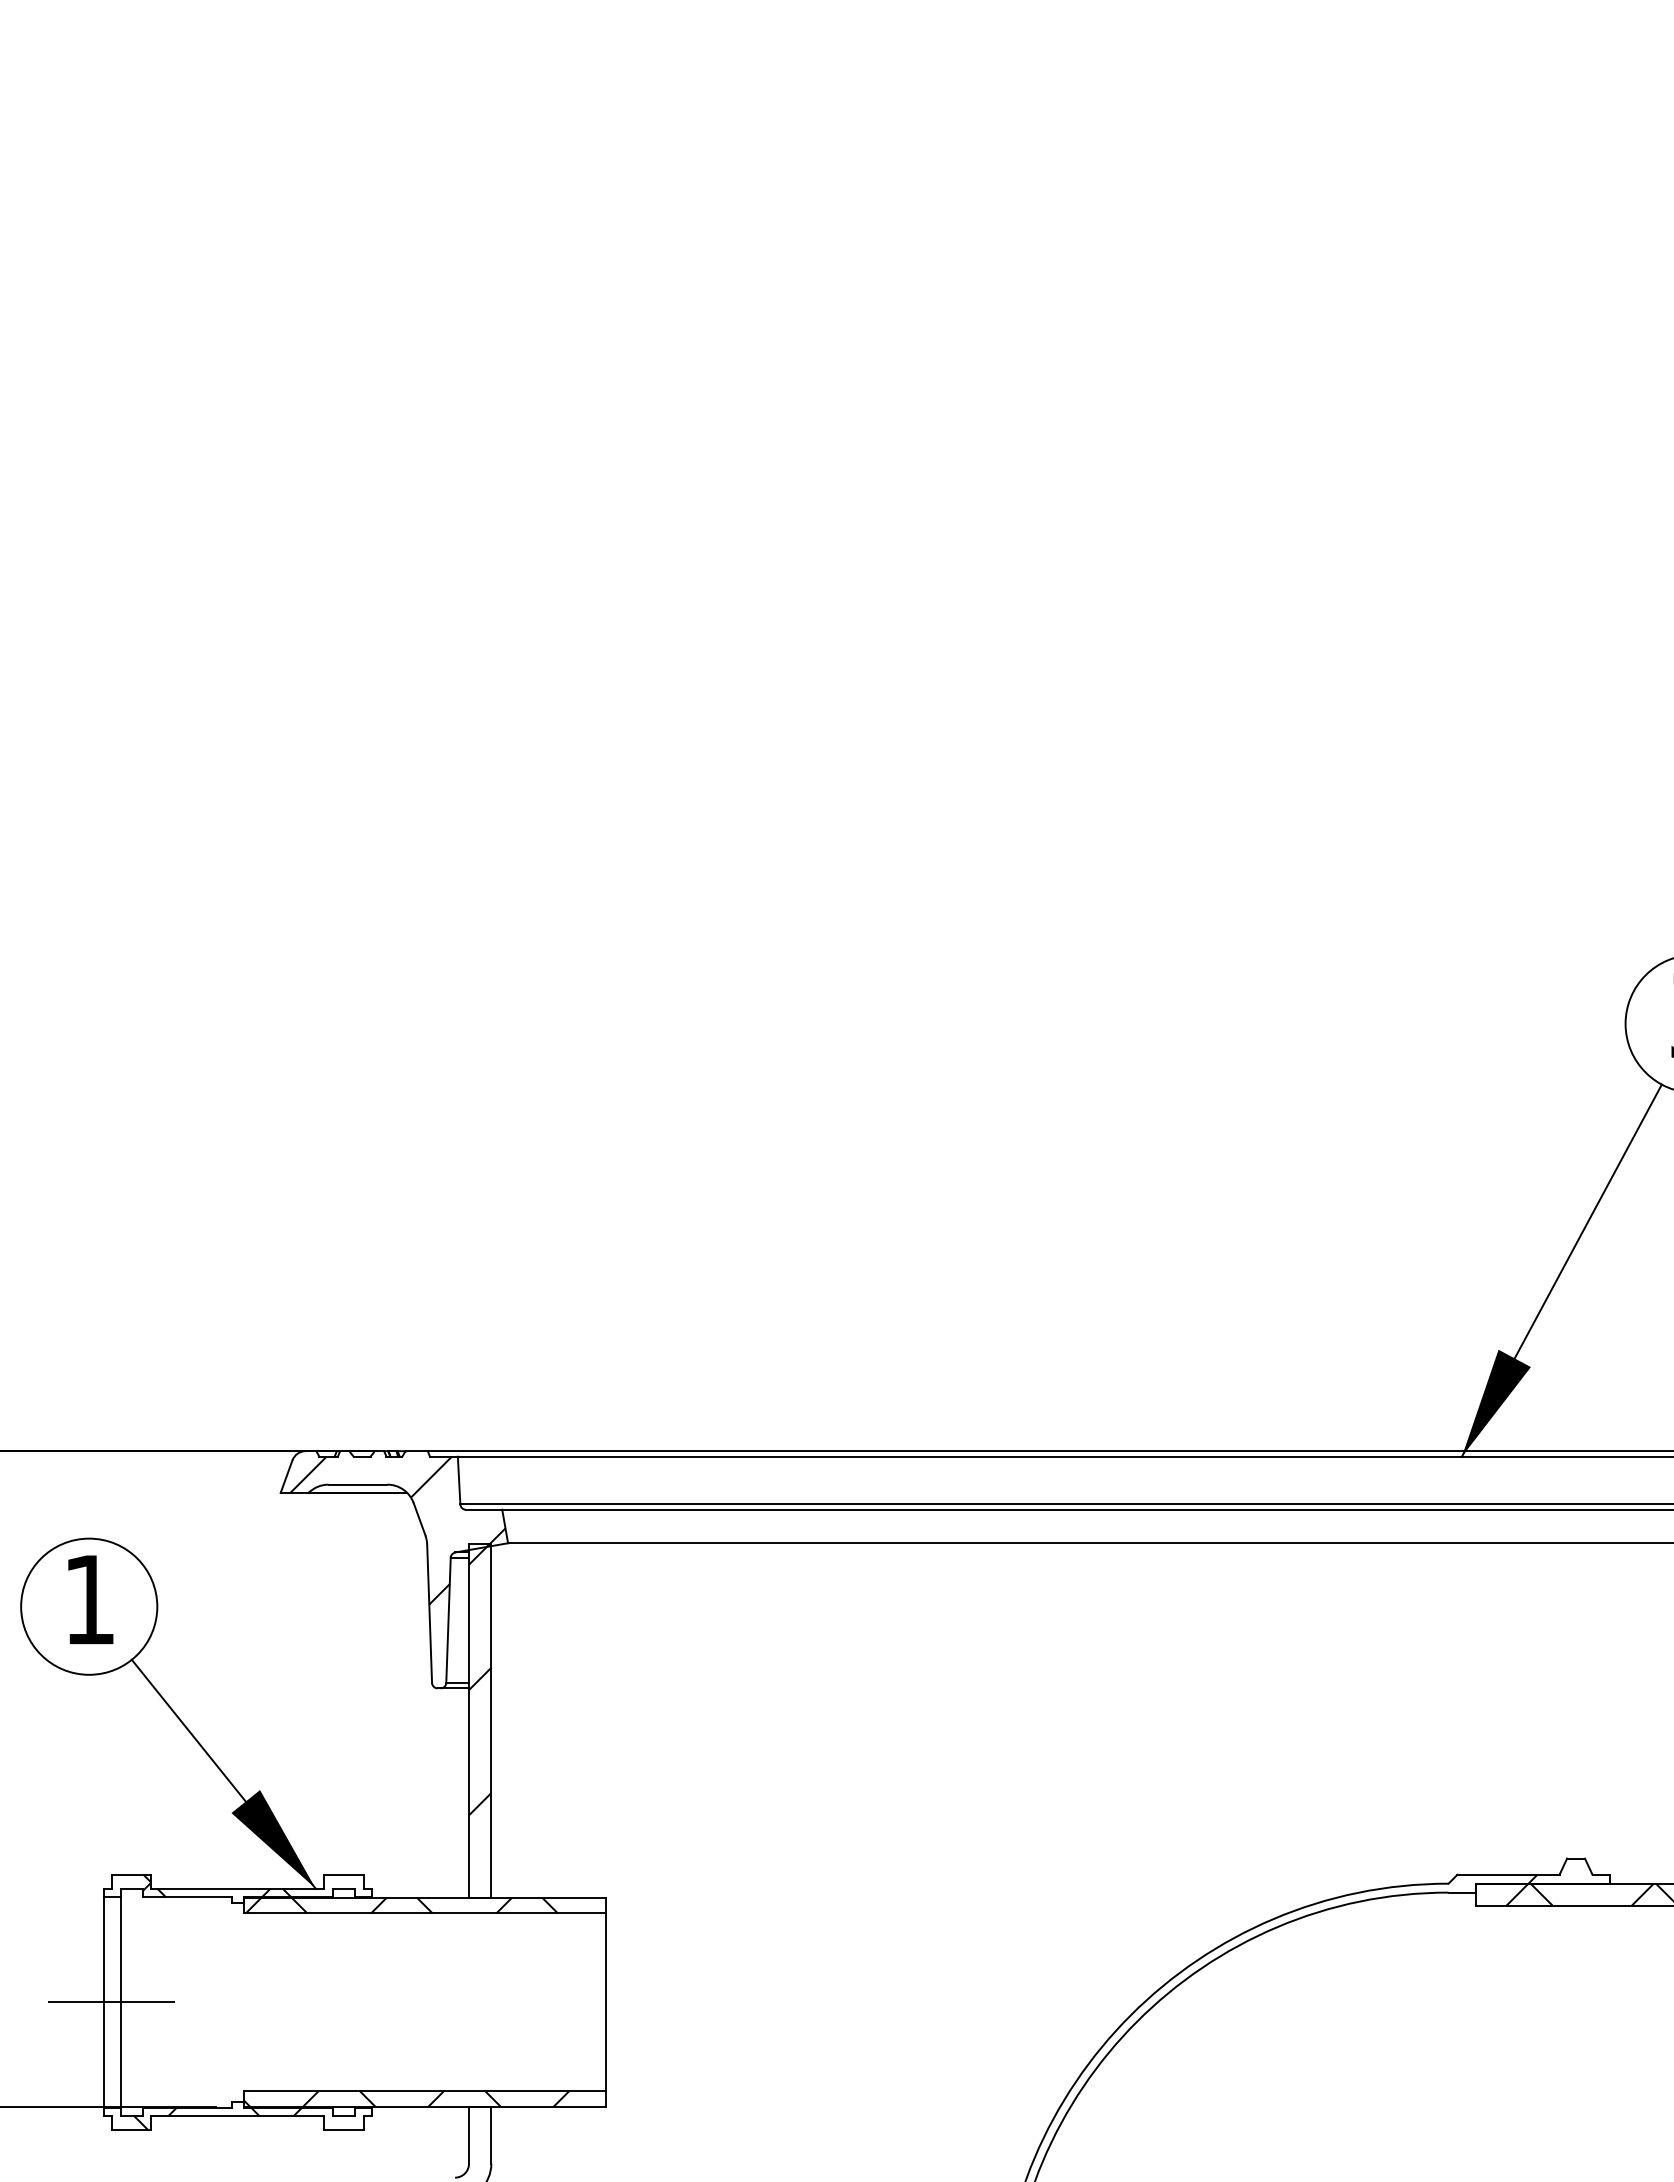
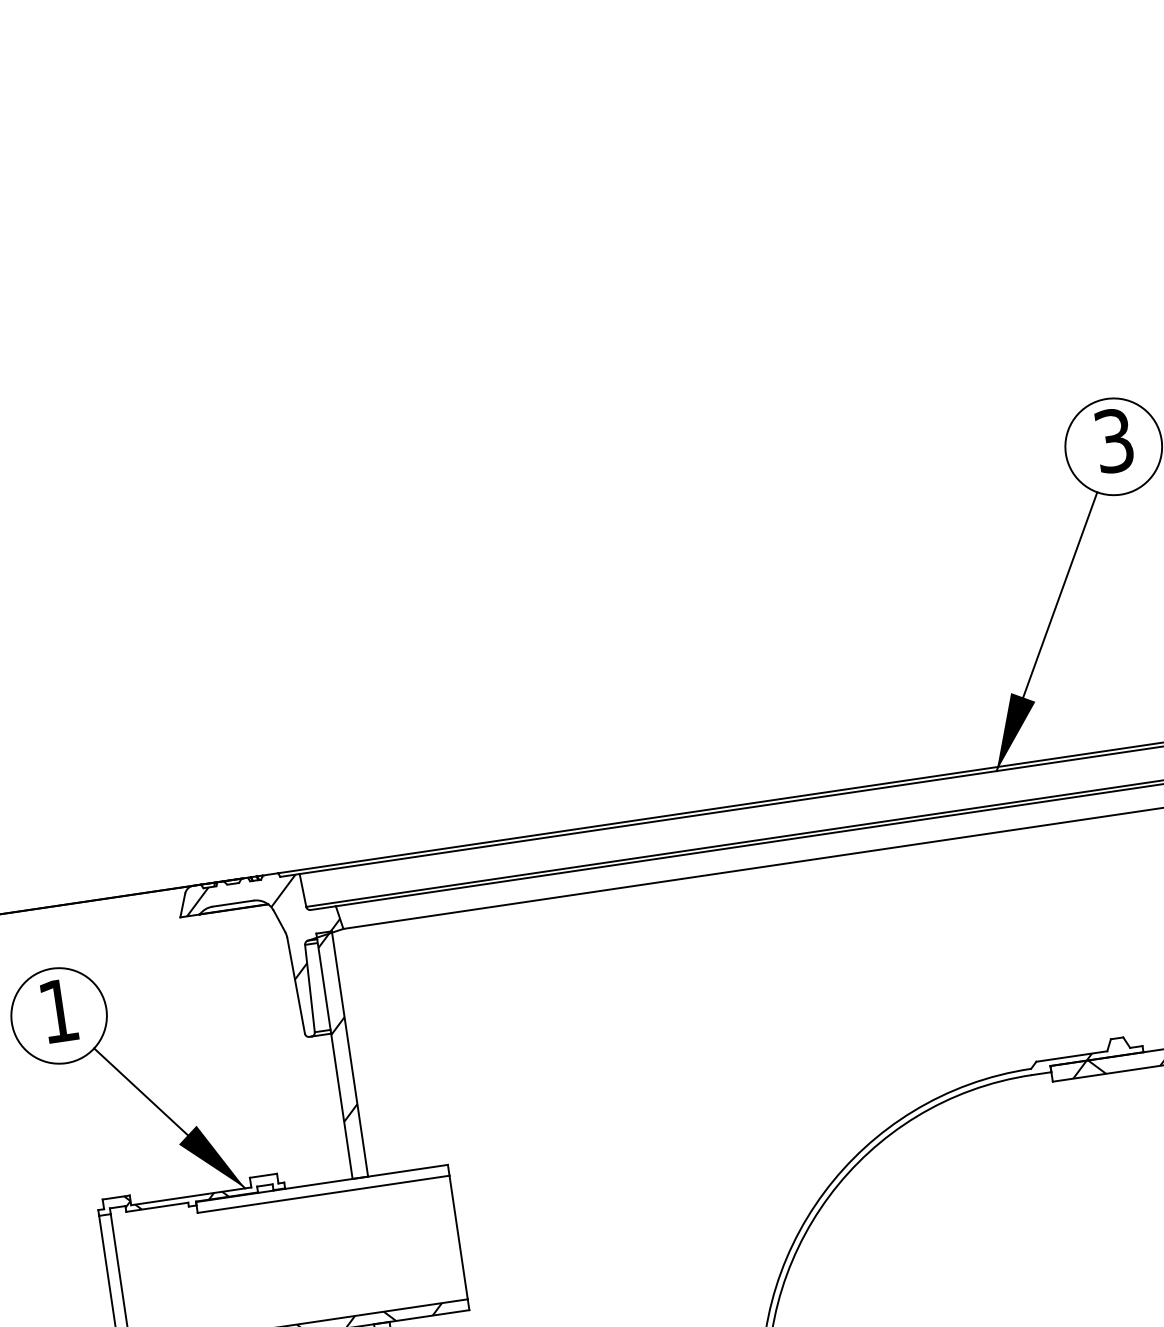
hatch: (401, 1905) -> (306, 1191), removed
line: (111, 2002) -> (115, 1288), removed

